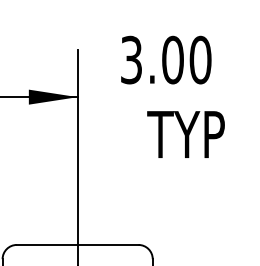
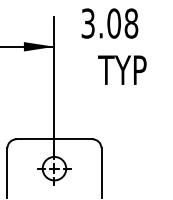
text: (200, 59) -> (131, 23), 3.00 -> 3.08

